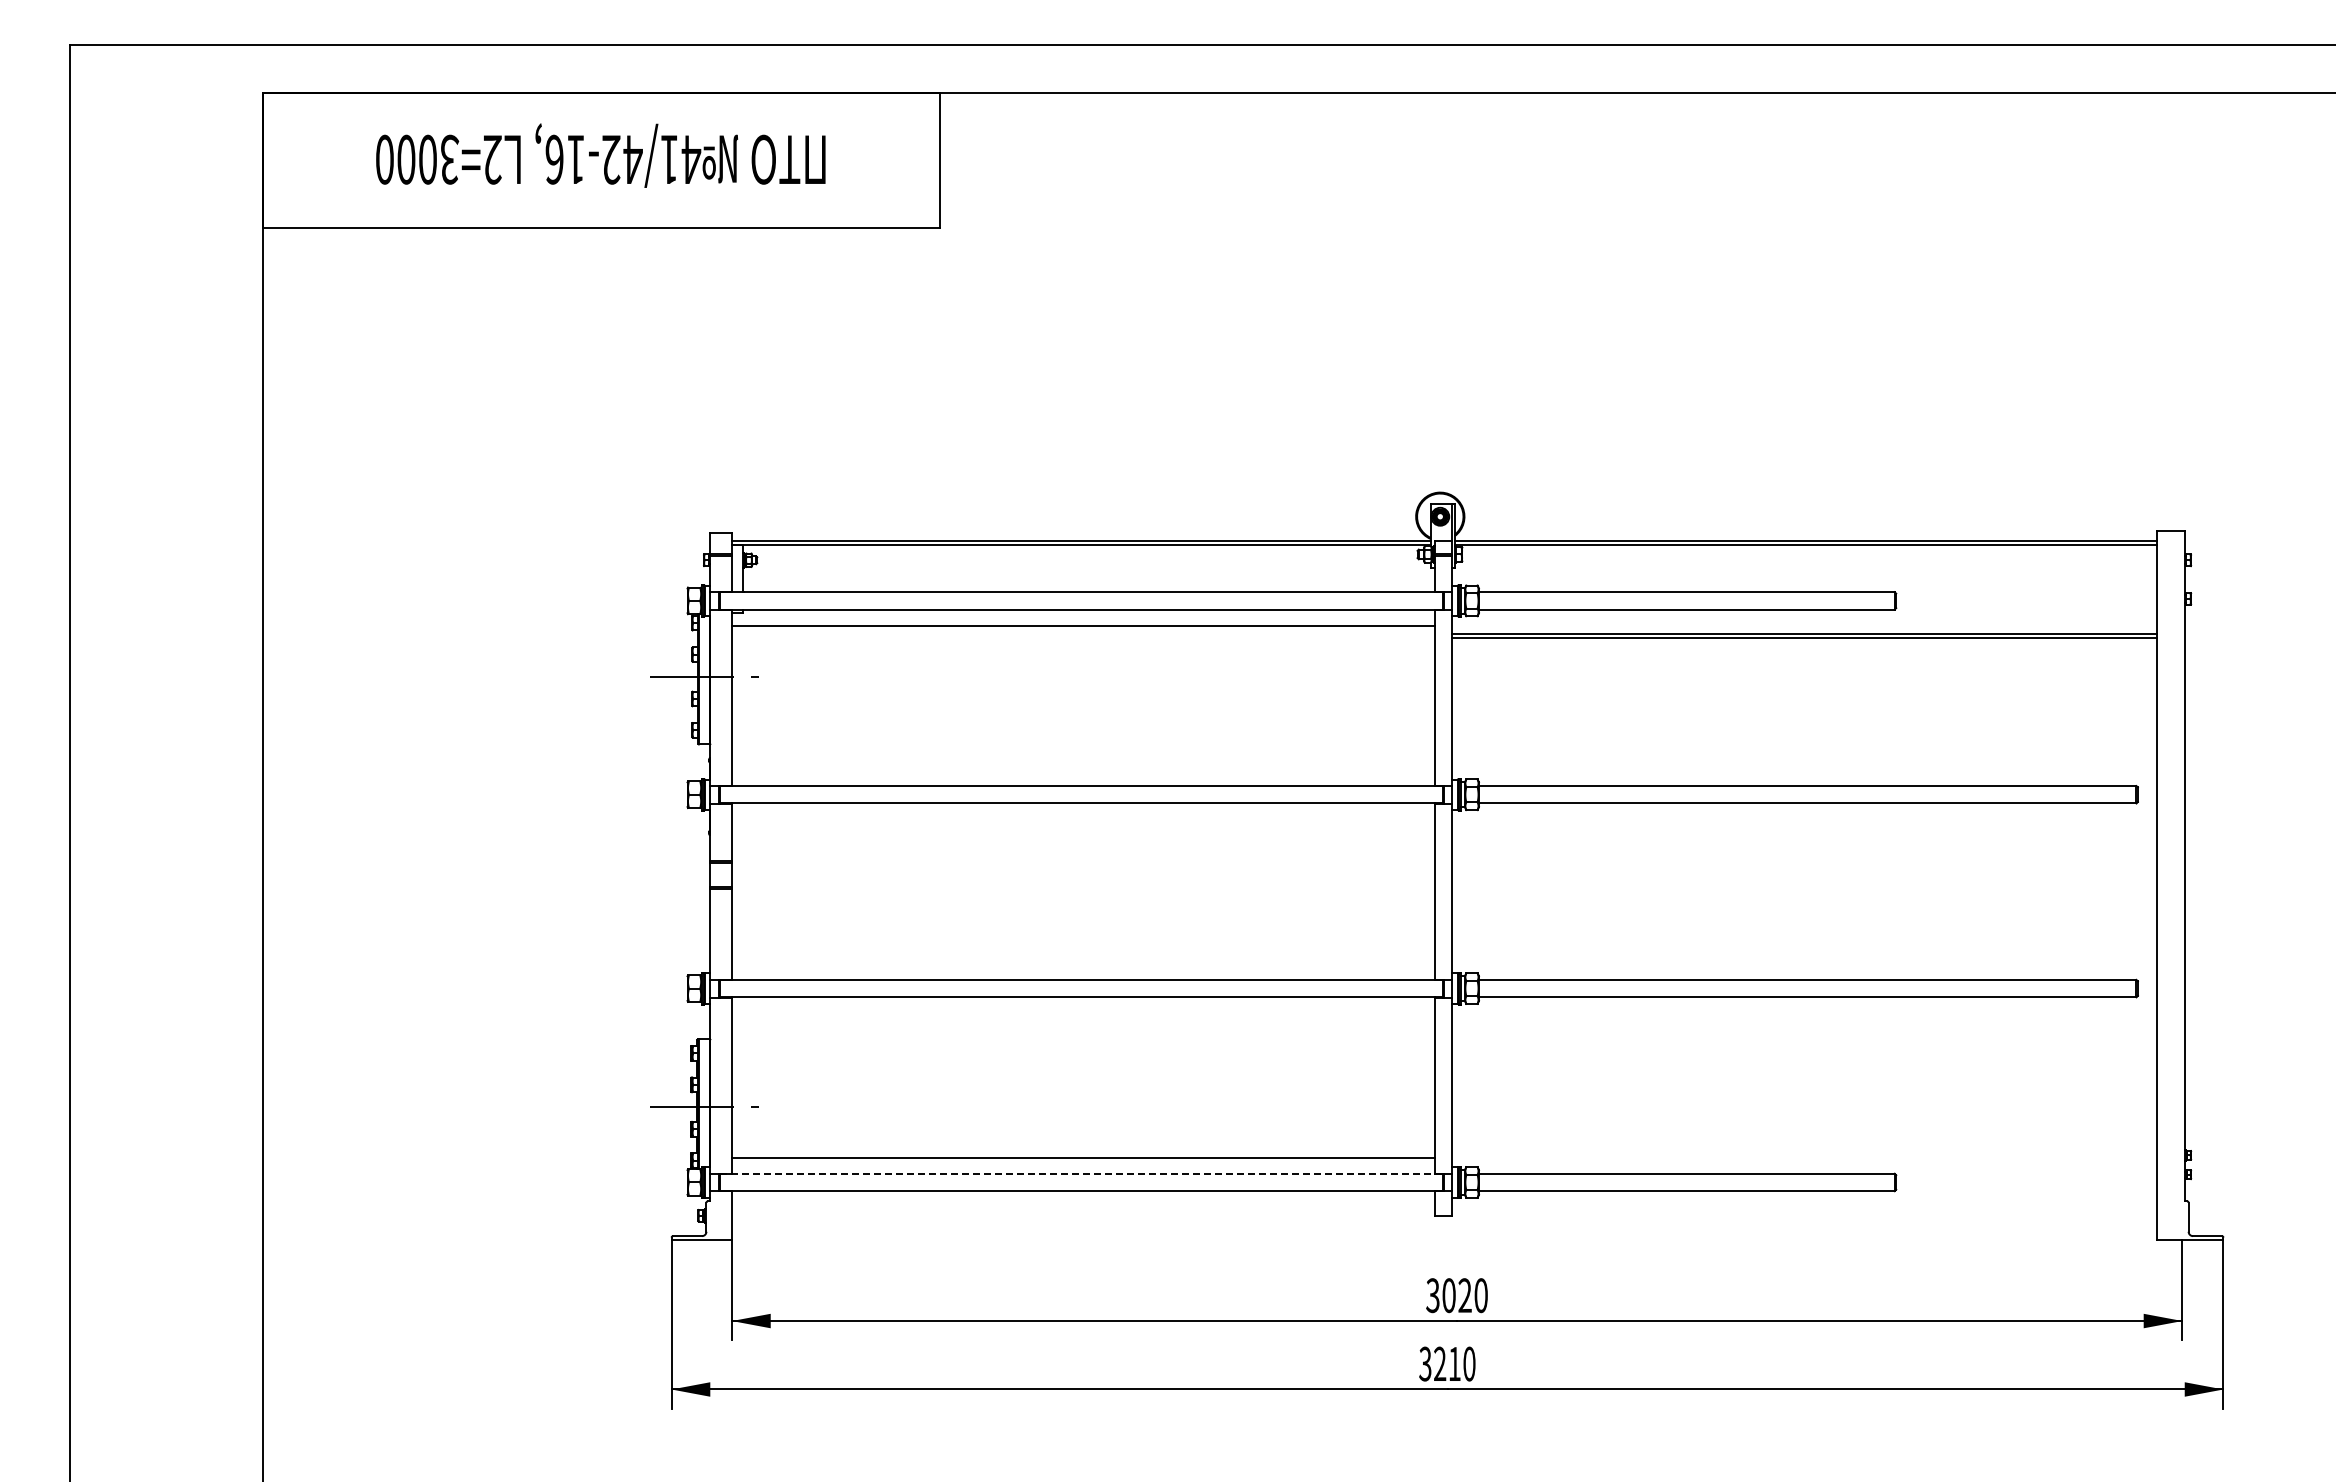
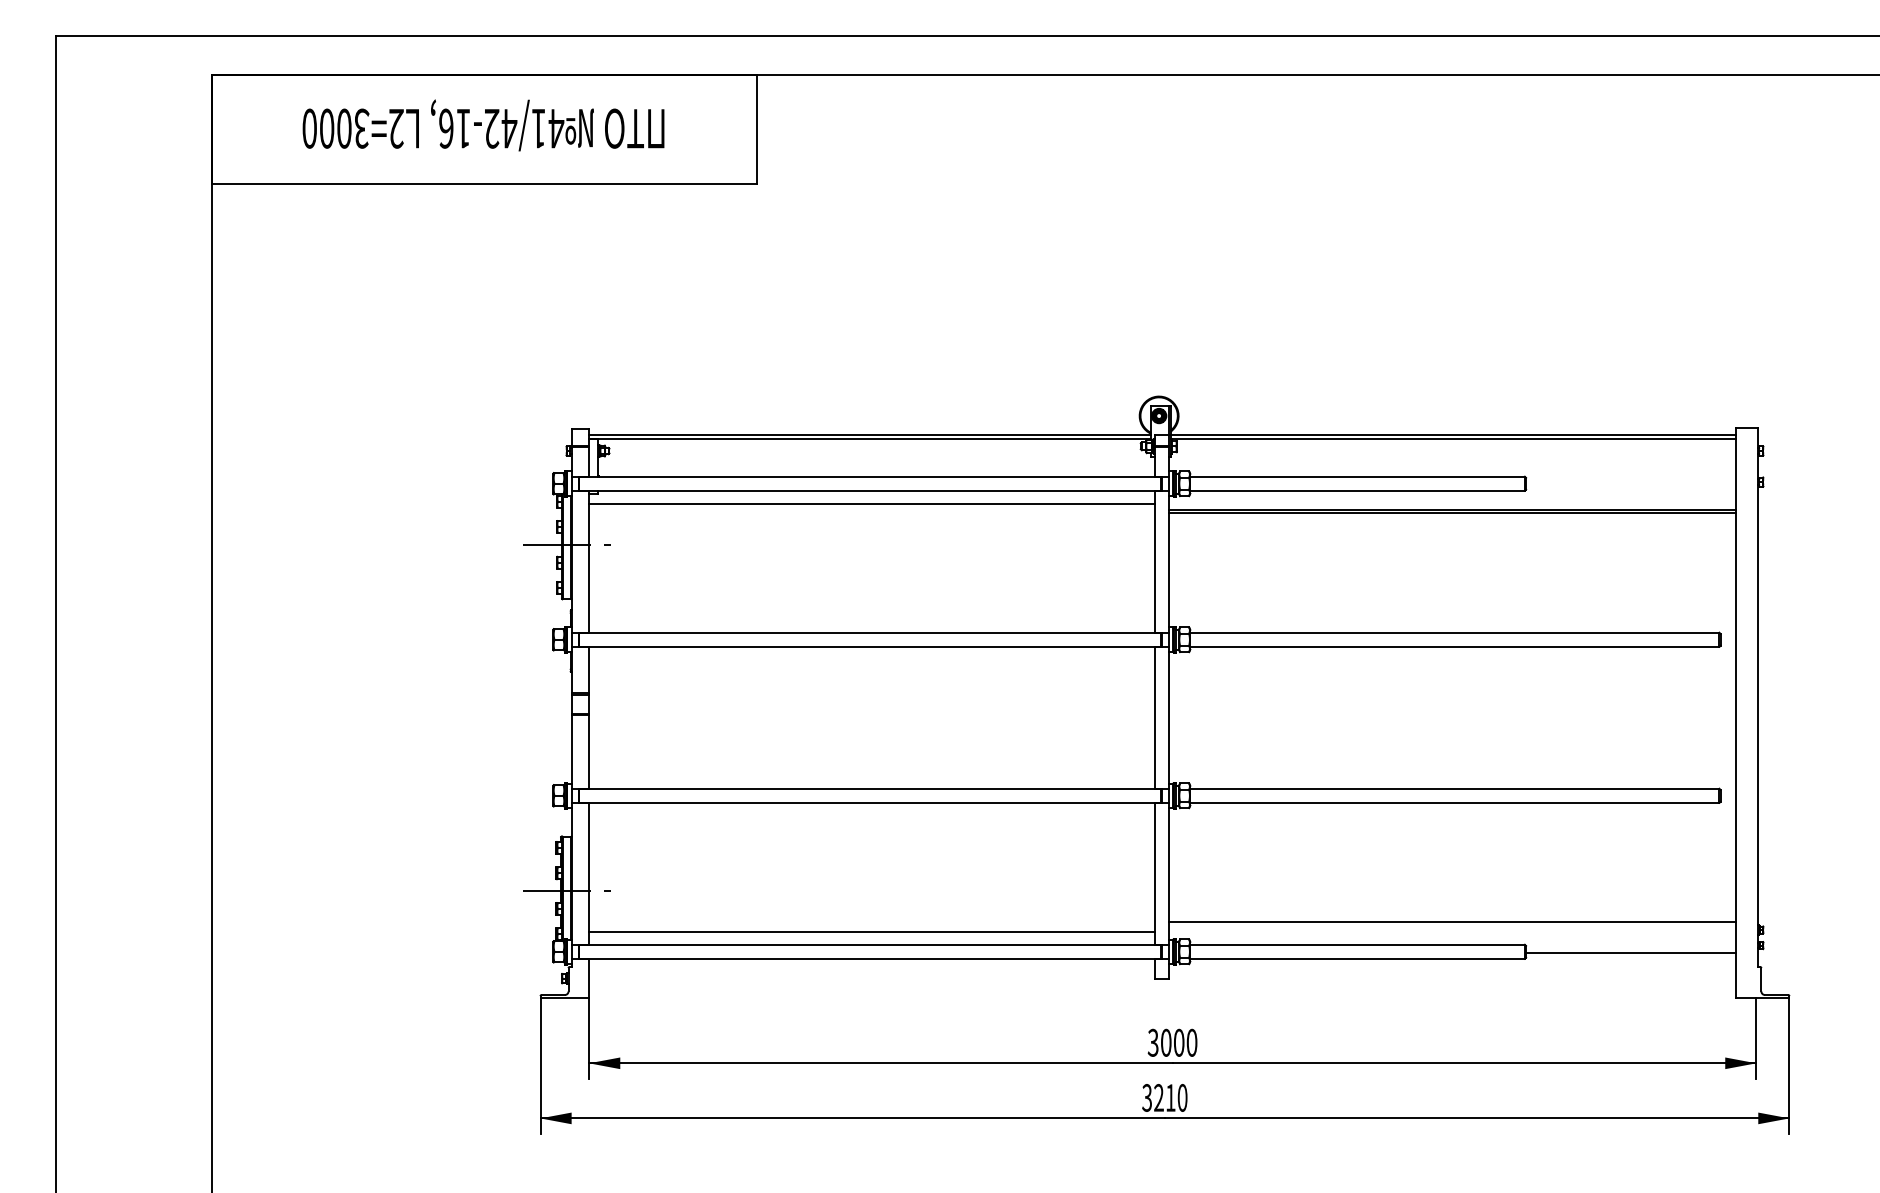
line: (1804, 1145) -> (1452, 922), added
line: (1081, 1173) -> (870, 944), dashed -> solid
line: (2026, 1184) -> (1630, 953), added
text: (1464, 1295) -> (1178, 1042), 3020 -> 3000

